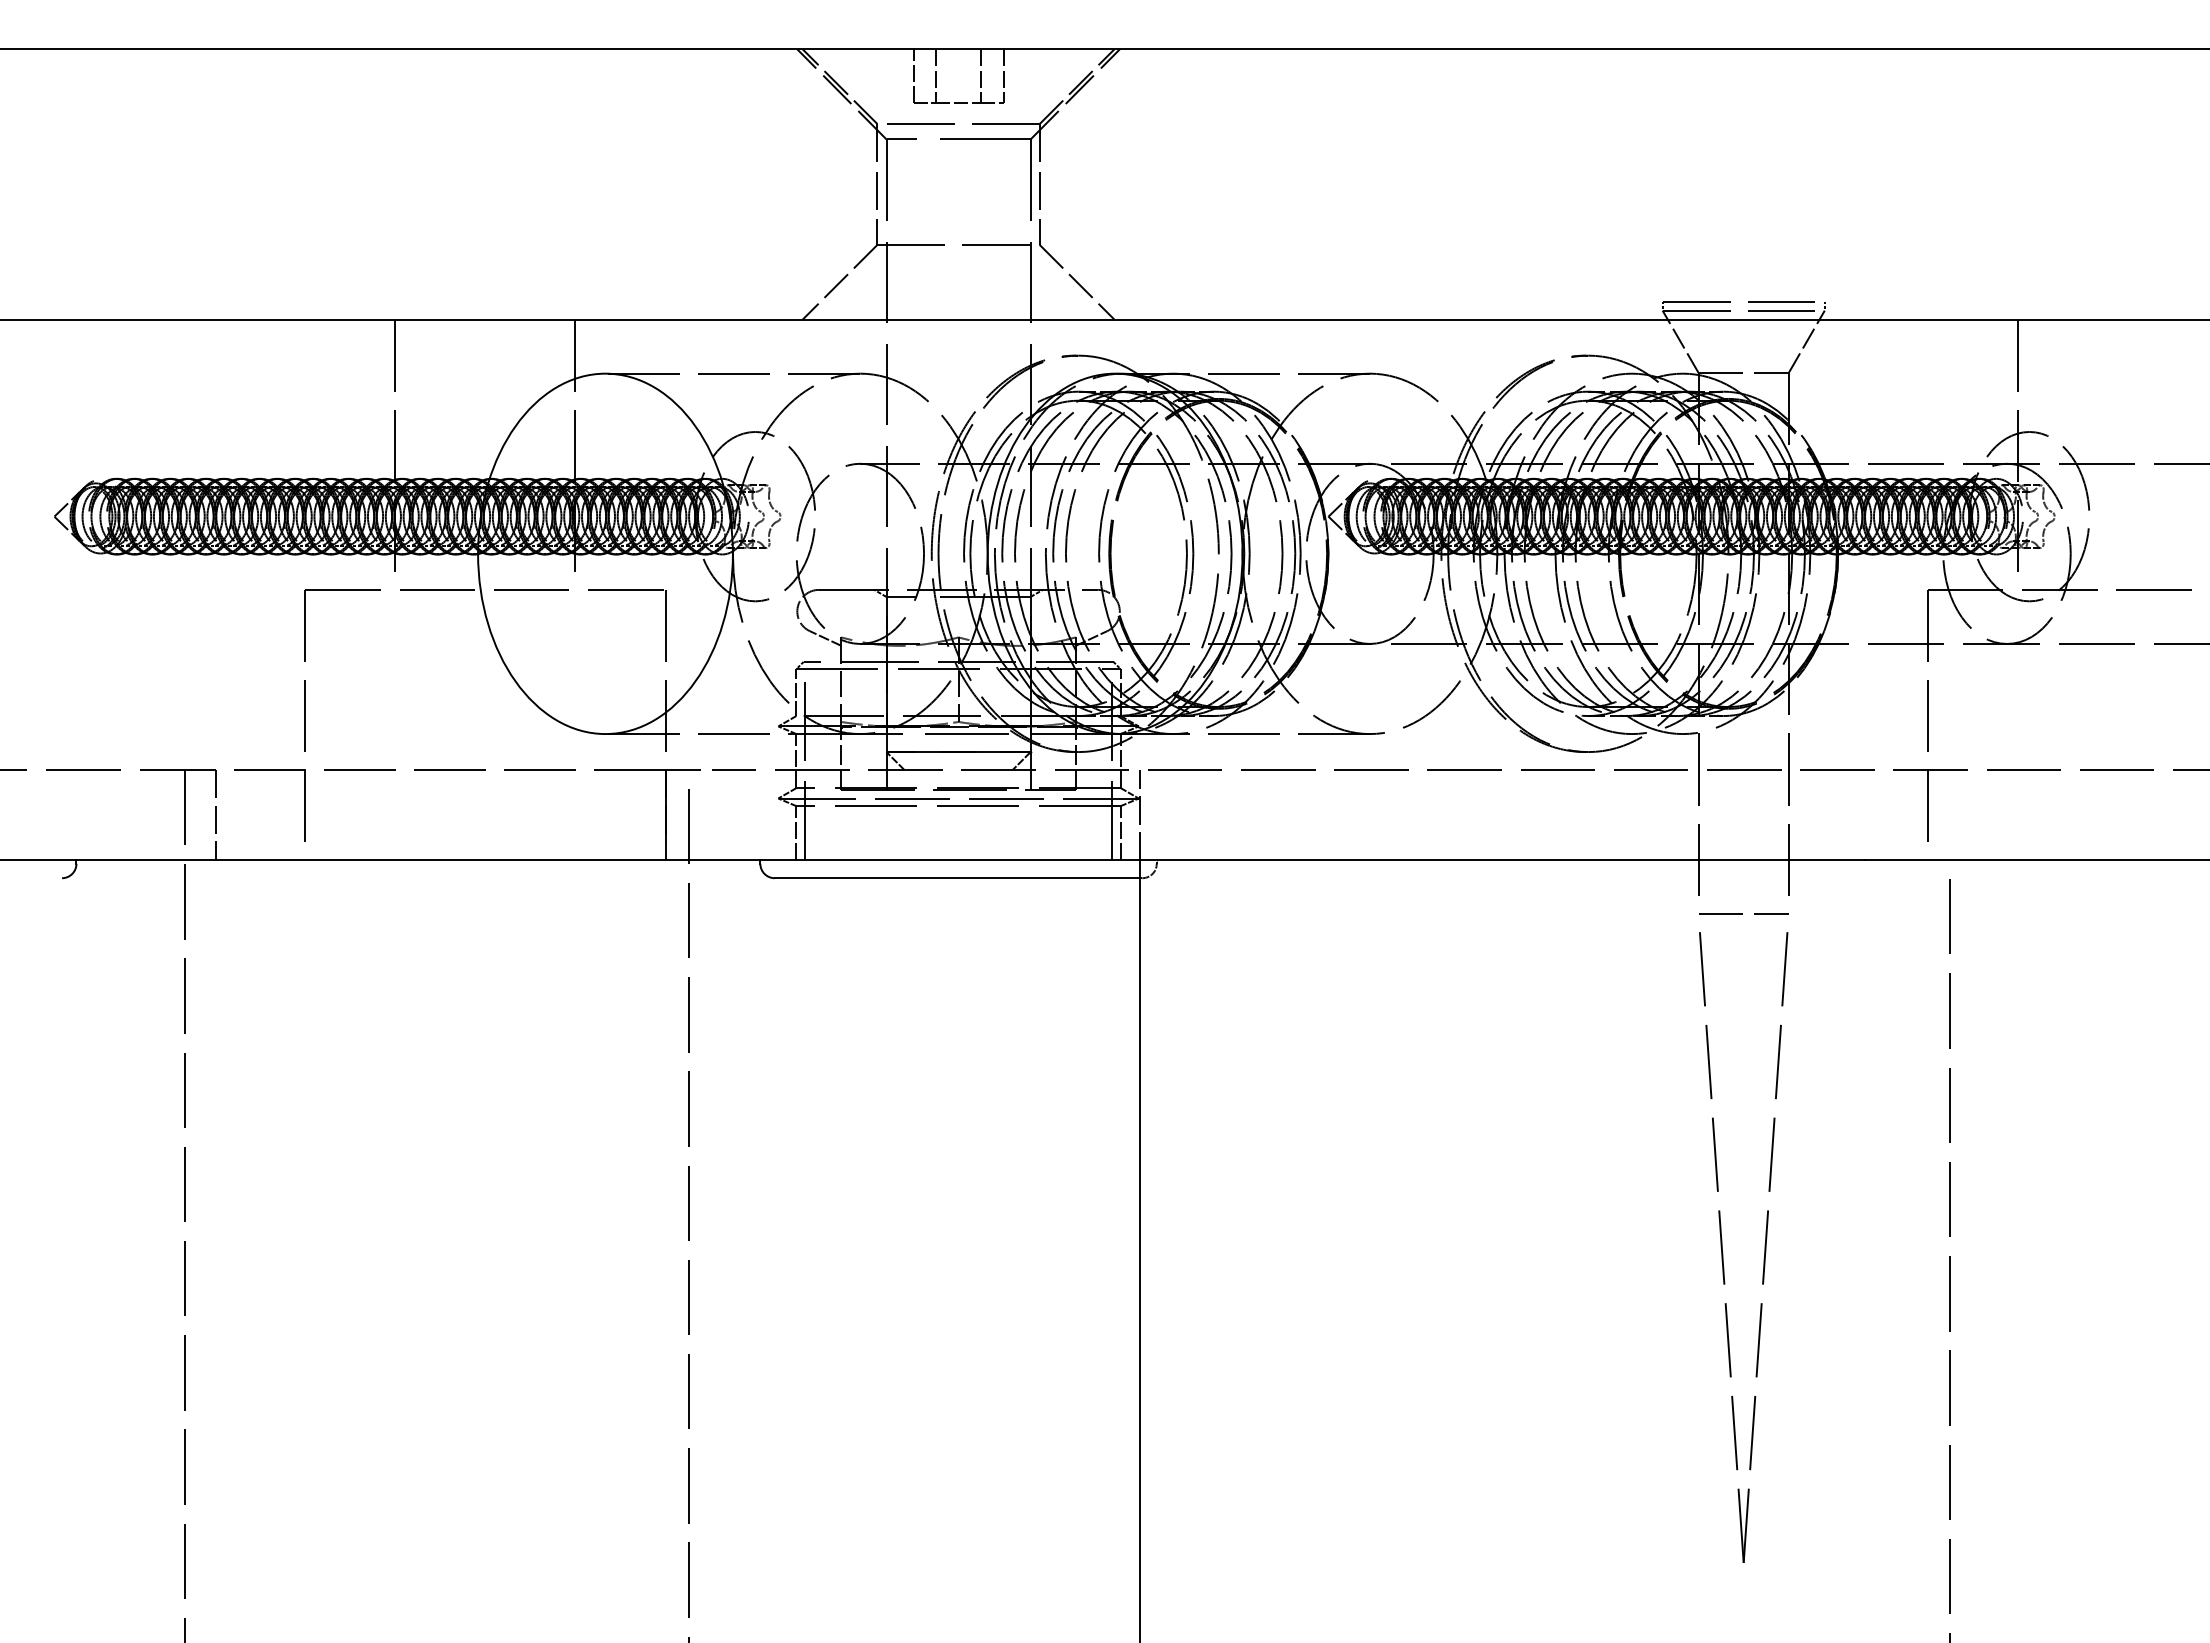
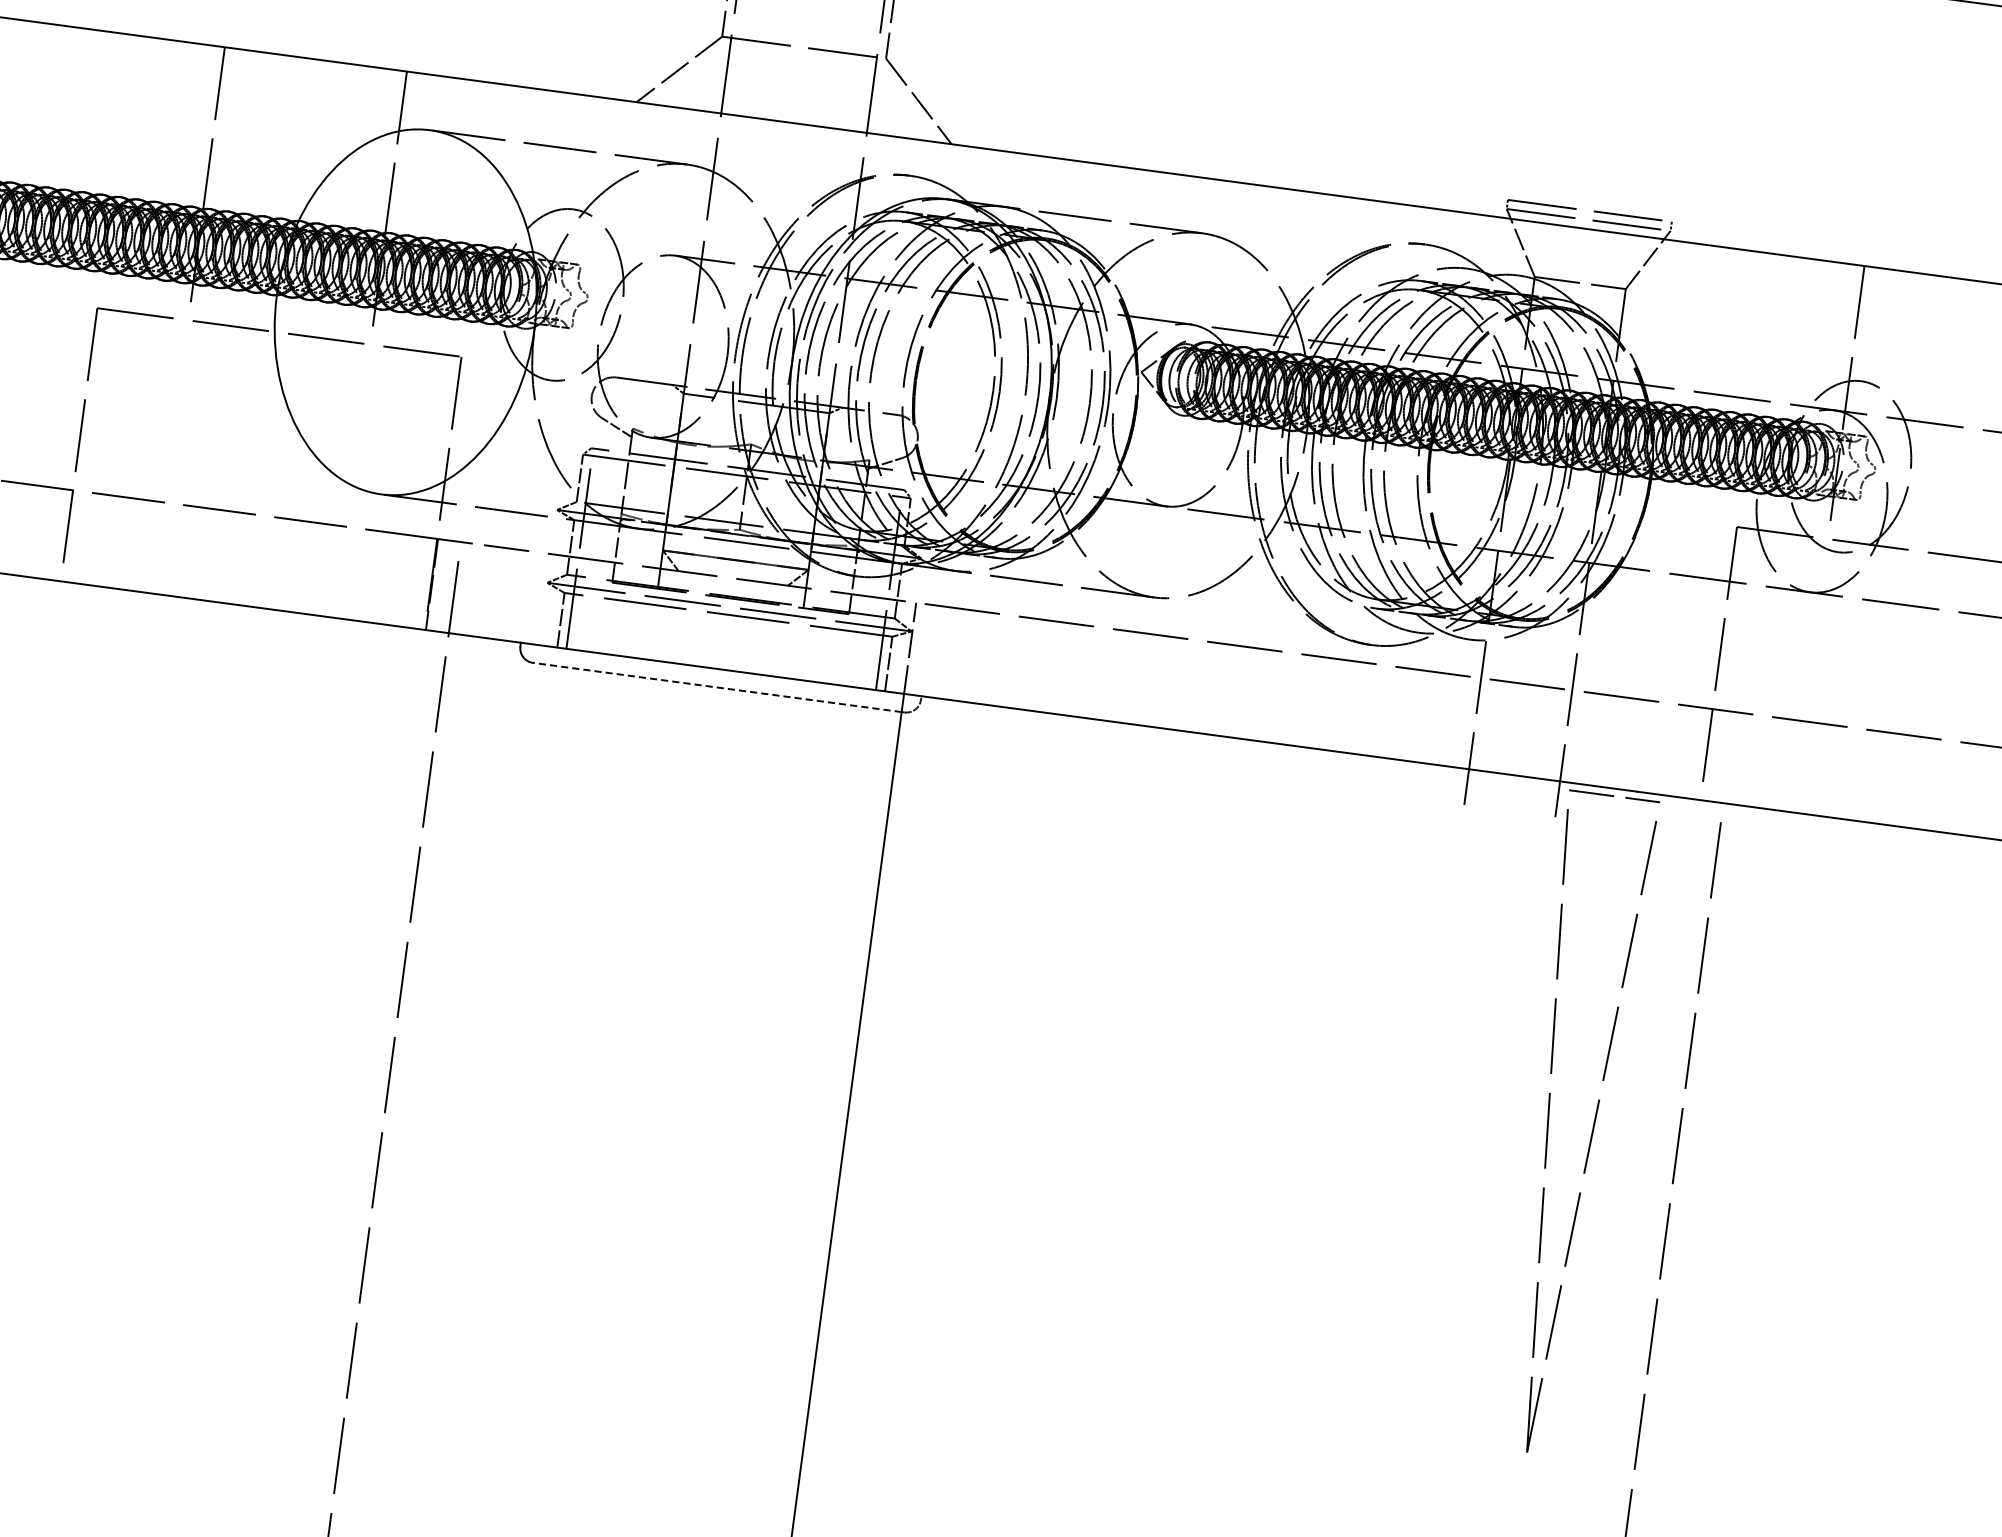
line: (956, 878) -> (716, 687), solid -> dashed
part: (1722, 1238) -> (1549, 1121), moved

